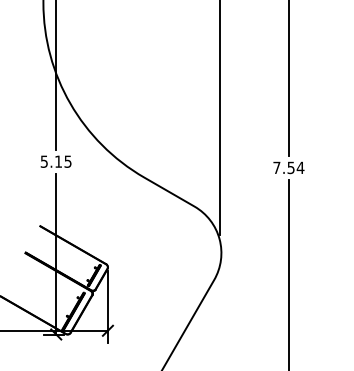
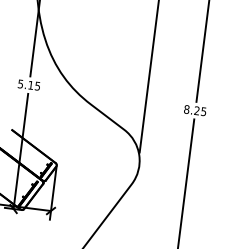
text: (288, 167) -> (195, 110), 7.54 -> 8.25

